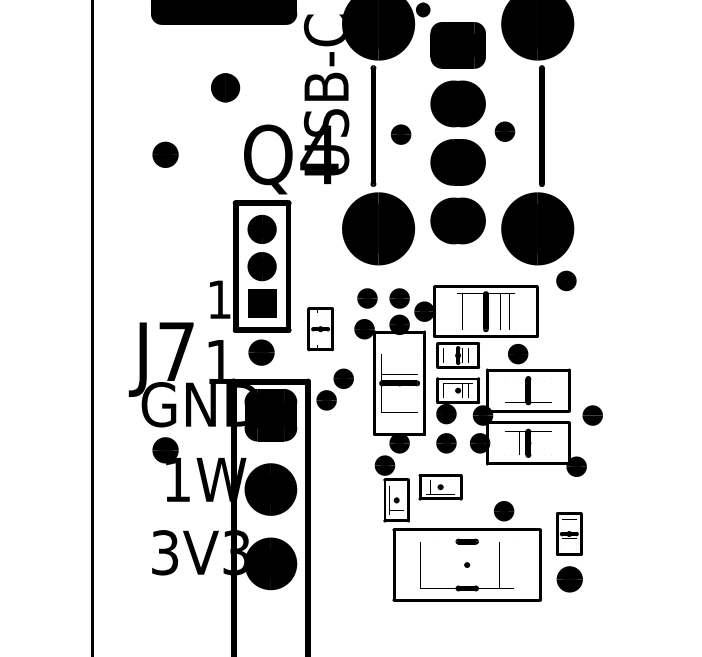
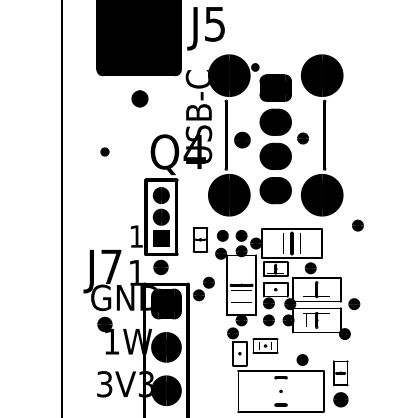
part: (224, 87) -> (139, 98), moved
part: (401, 135) -> (242, 140), size x1.4
part: (164, 153) -> (104, 151), size x0.6
part: (565, 280) -> (357, 225), moved
part: (320, 328) -> (200, 239), moved

